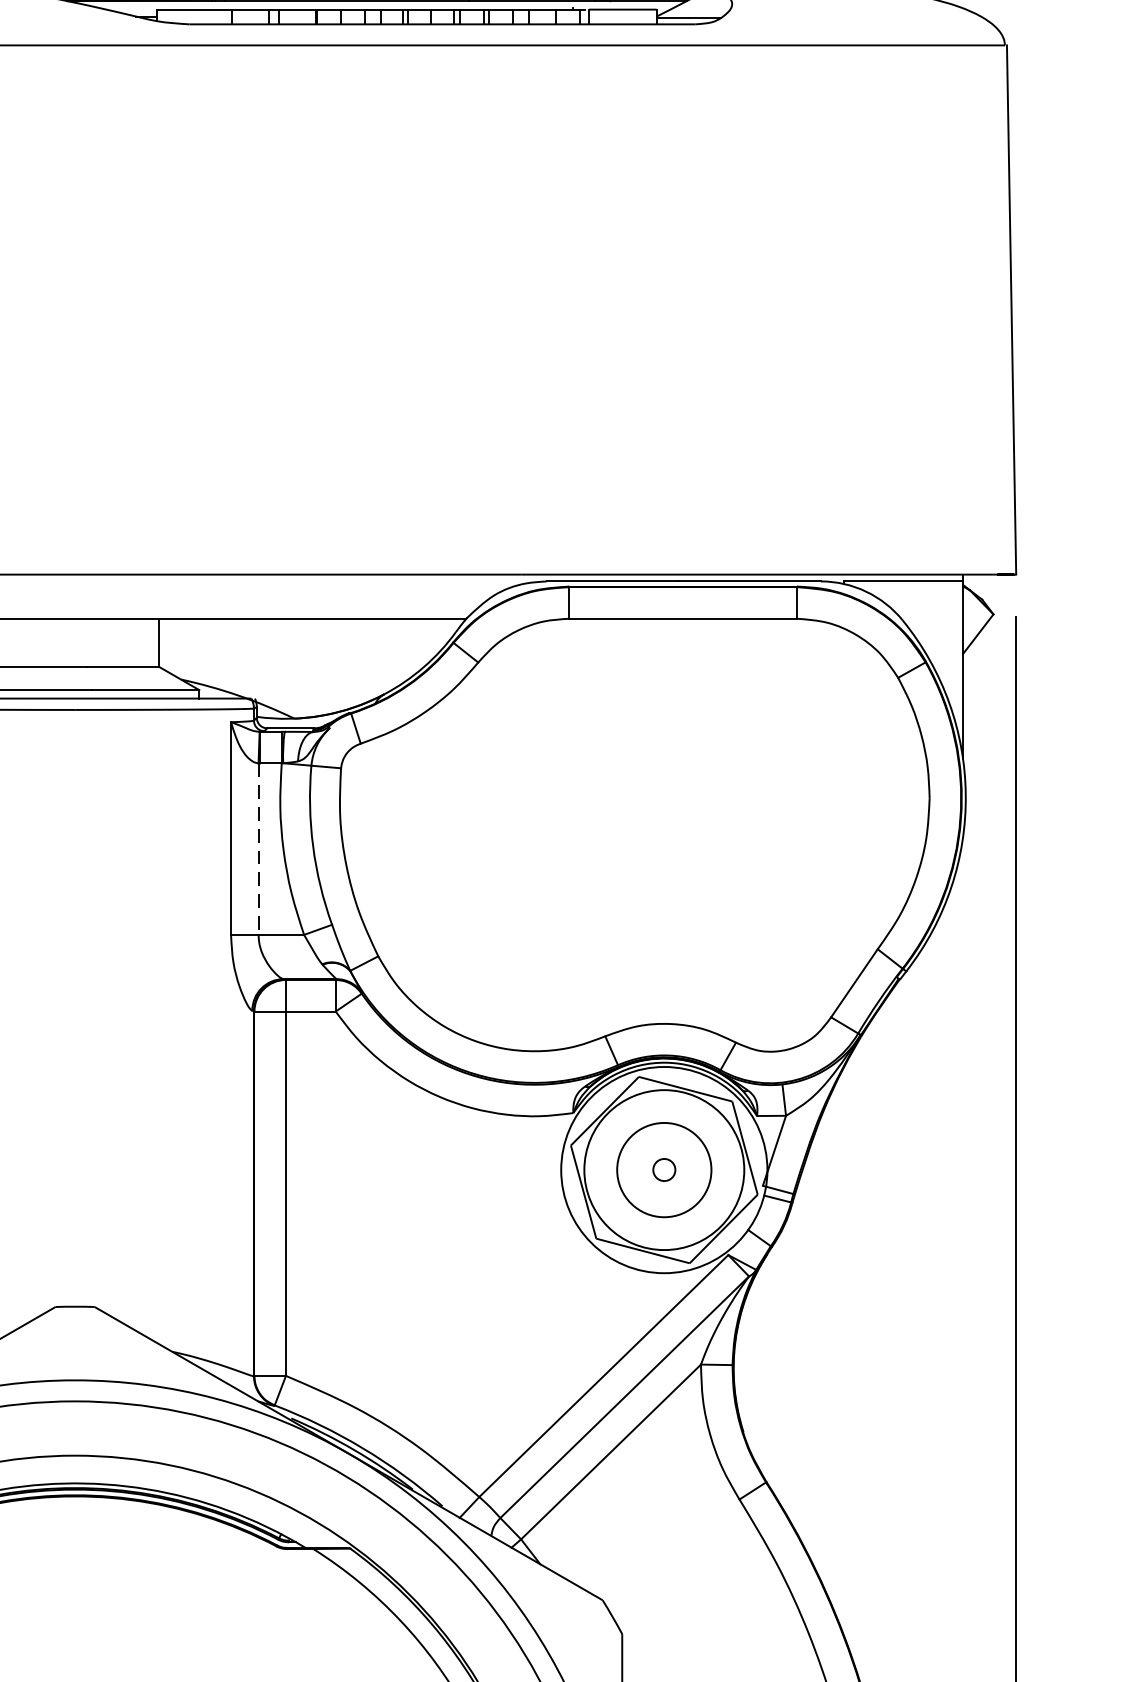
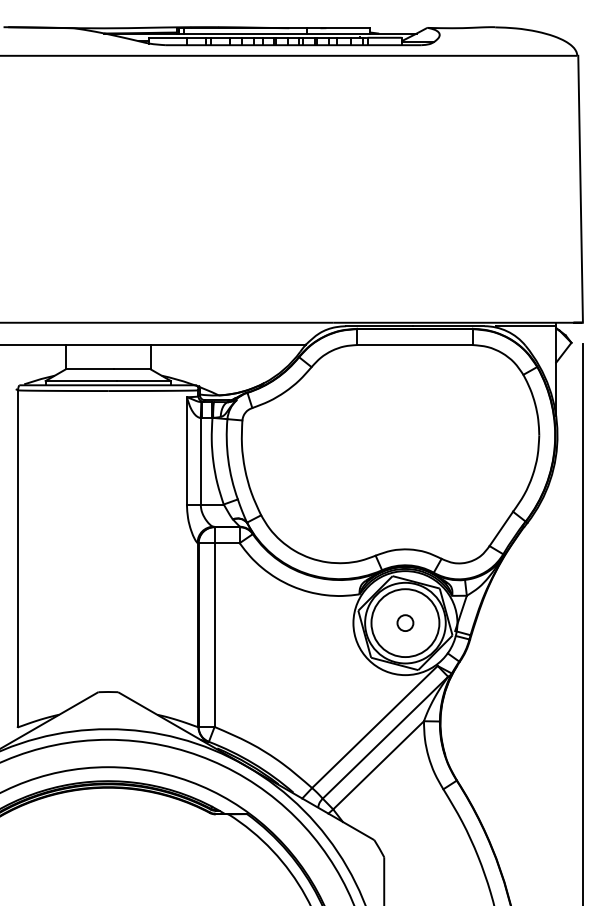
line: (258, 849) -> (200, 461), dashed -> solid
circle: (664, 1168) -> (405, 622), size x1.43
circle: (664, 1170) -> (405, 623), size x1.43

